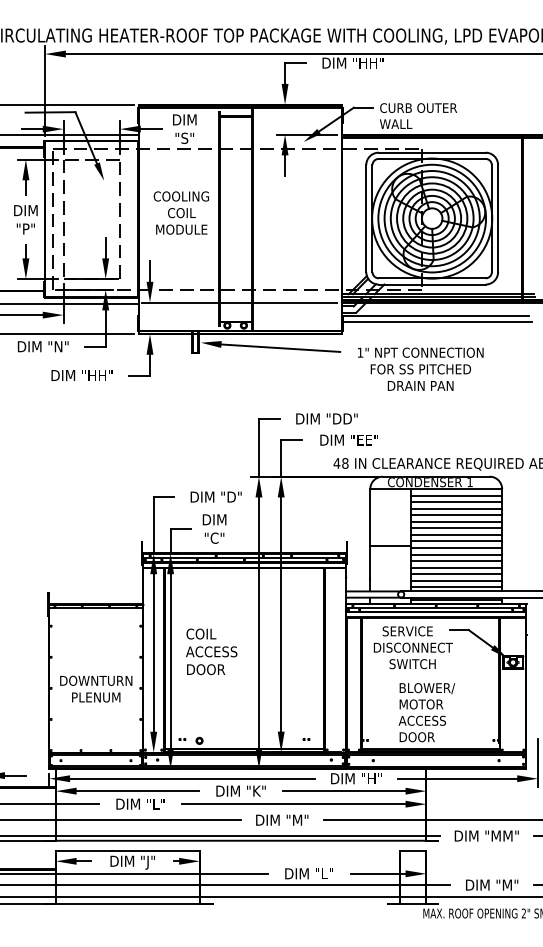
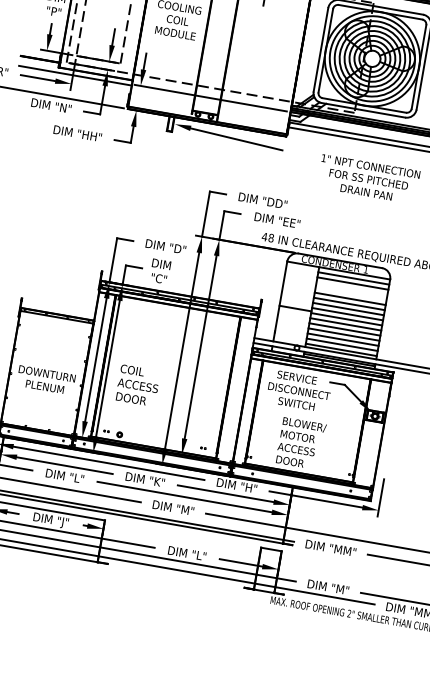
text: (420, 368) -> (368, 178), moved
line: (456, 508) -> (351, 288), removed
line: (456, 515) -> (350, 293), removed
text: (211, 651) -> (137, 385), moved

